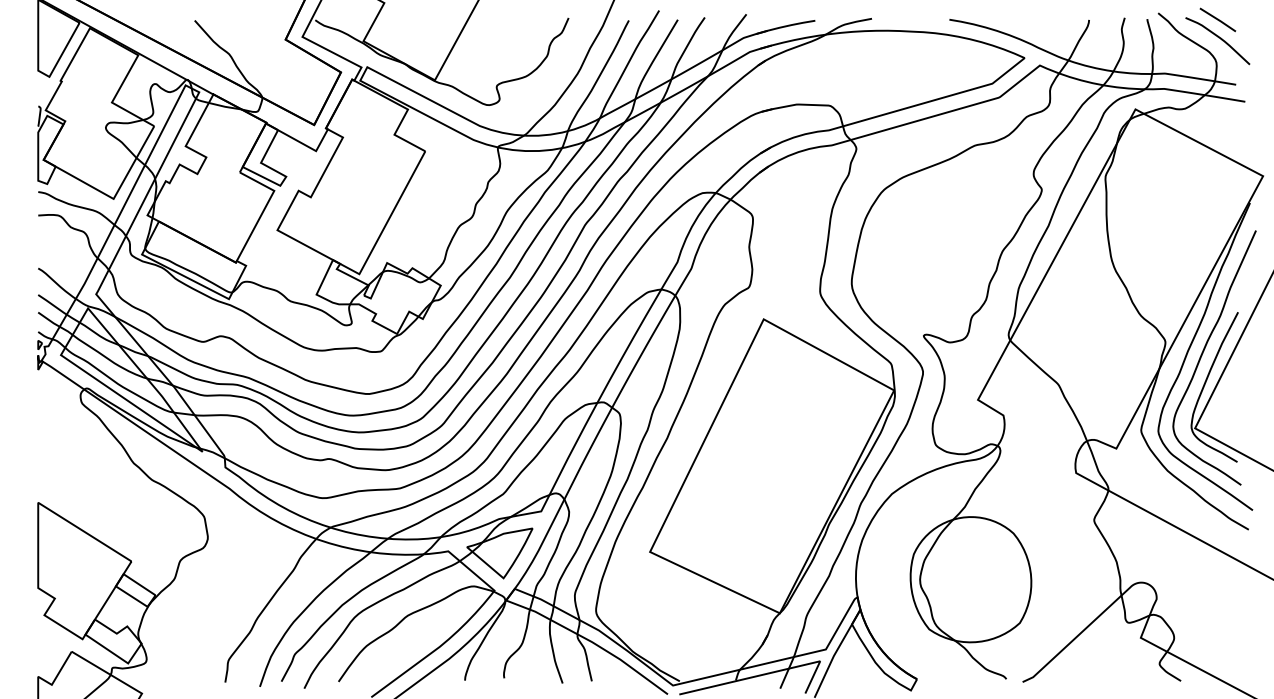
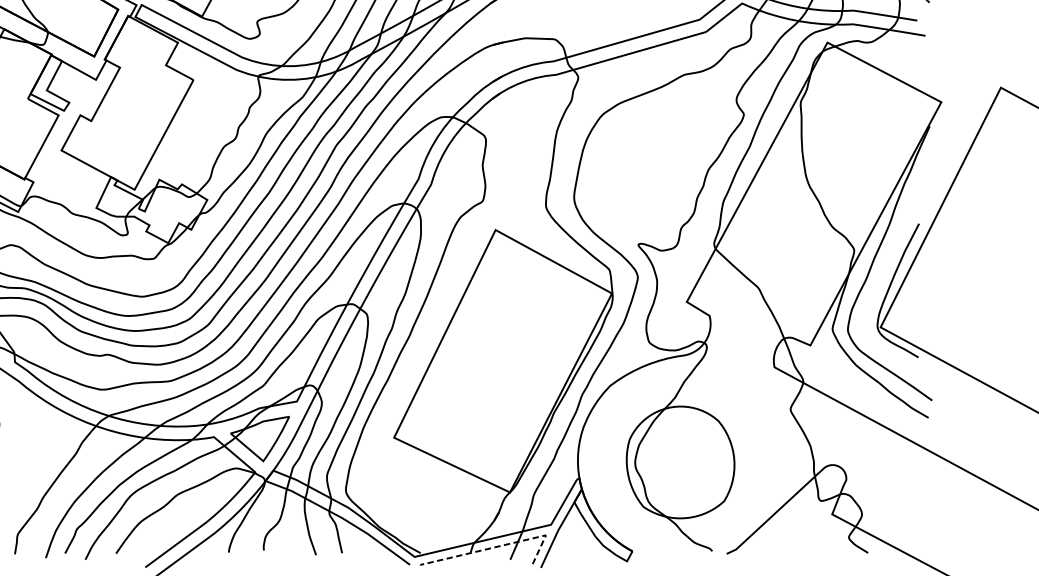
curve: (1204, 351) -> (889, 258), removed
line: (767, 673) -> (498, 546), solid -> dashed

